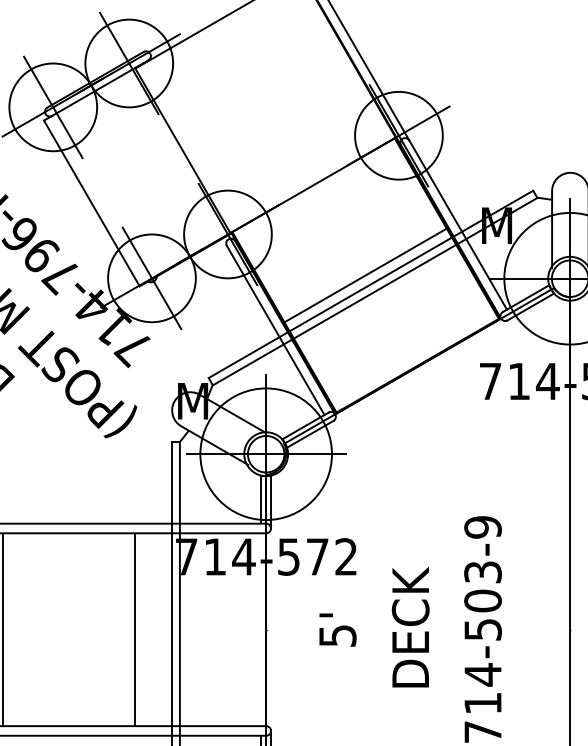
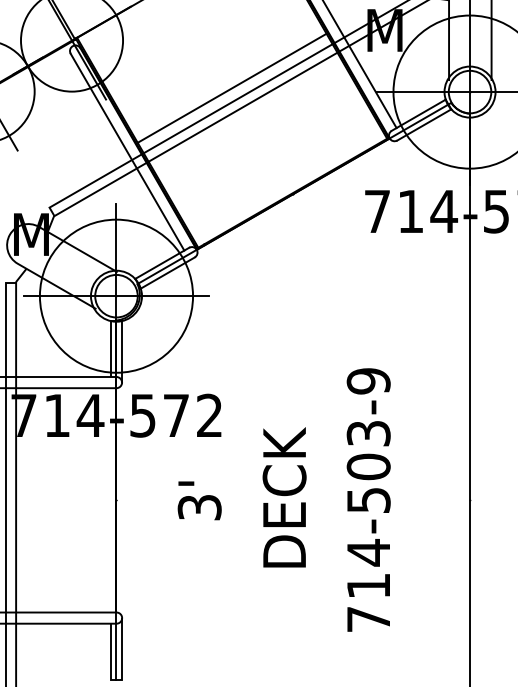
text: (336, 635) -> (198, 507), 5' -> 3'

